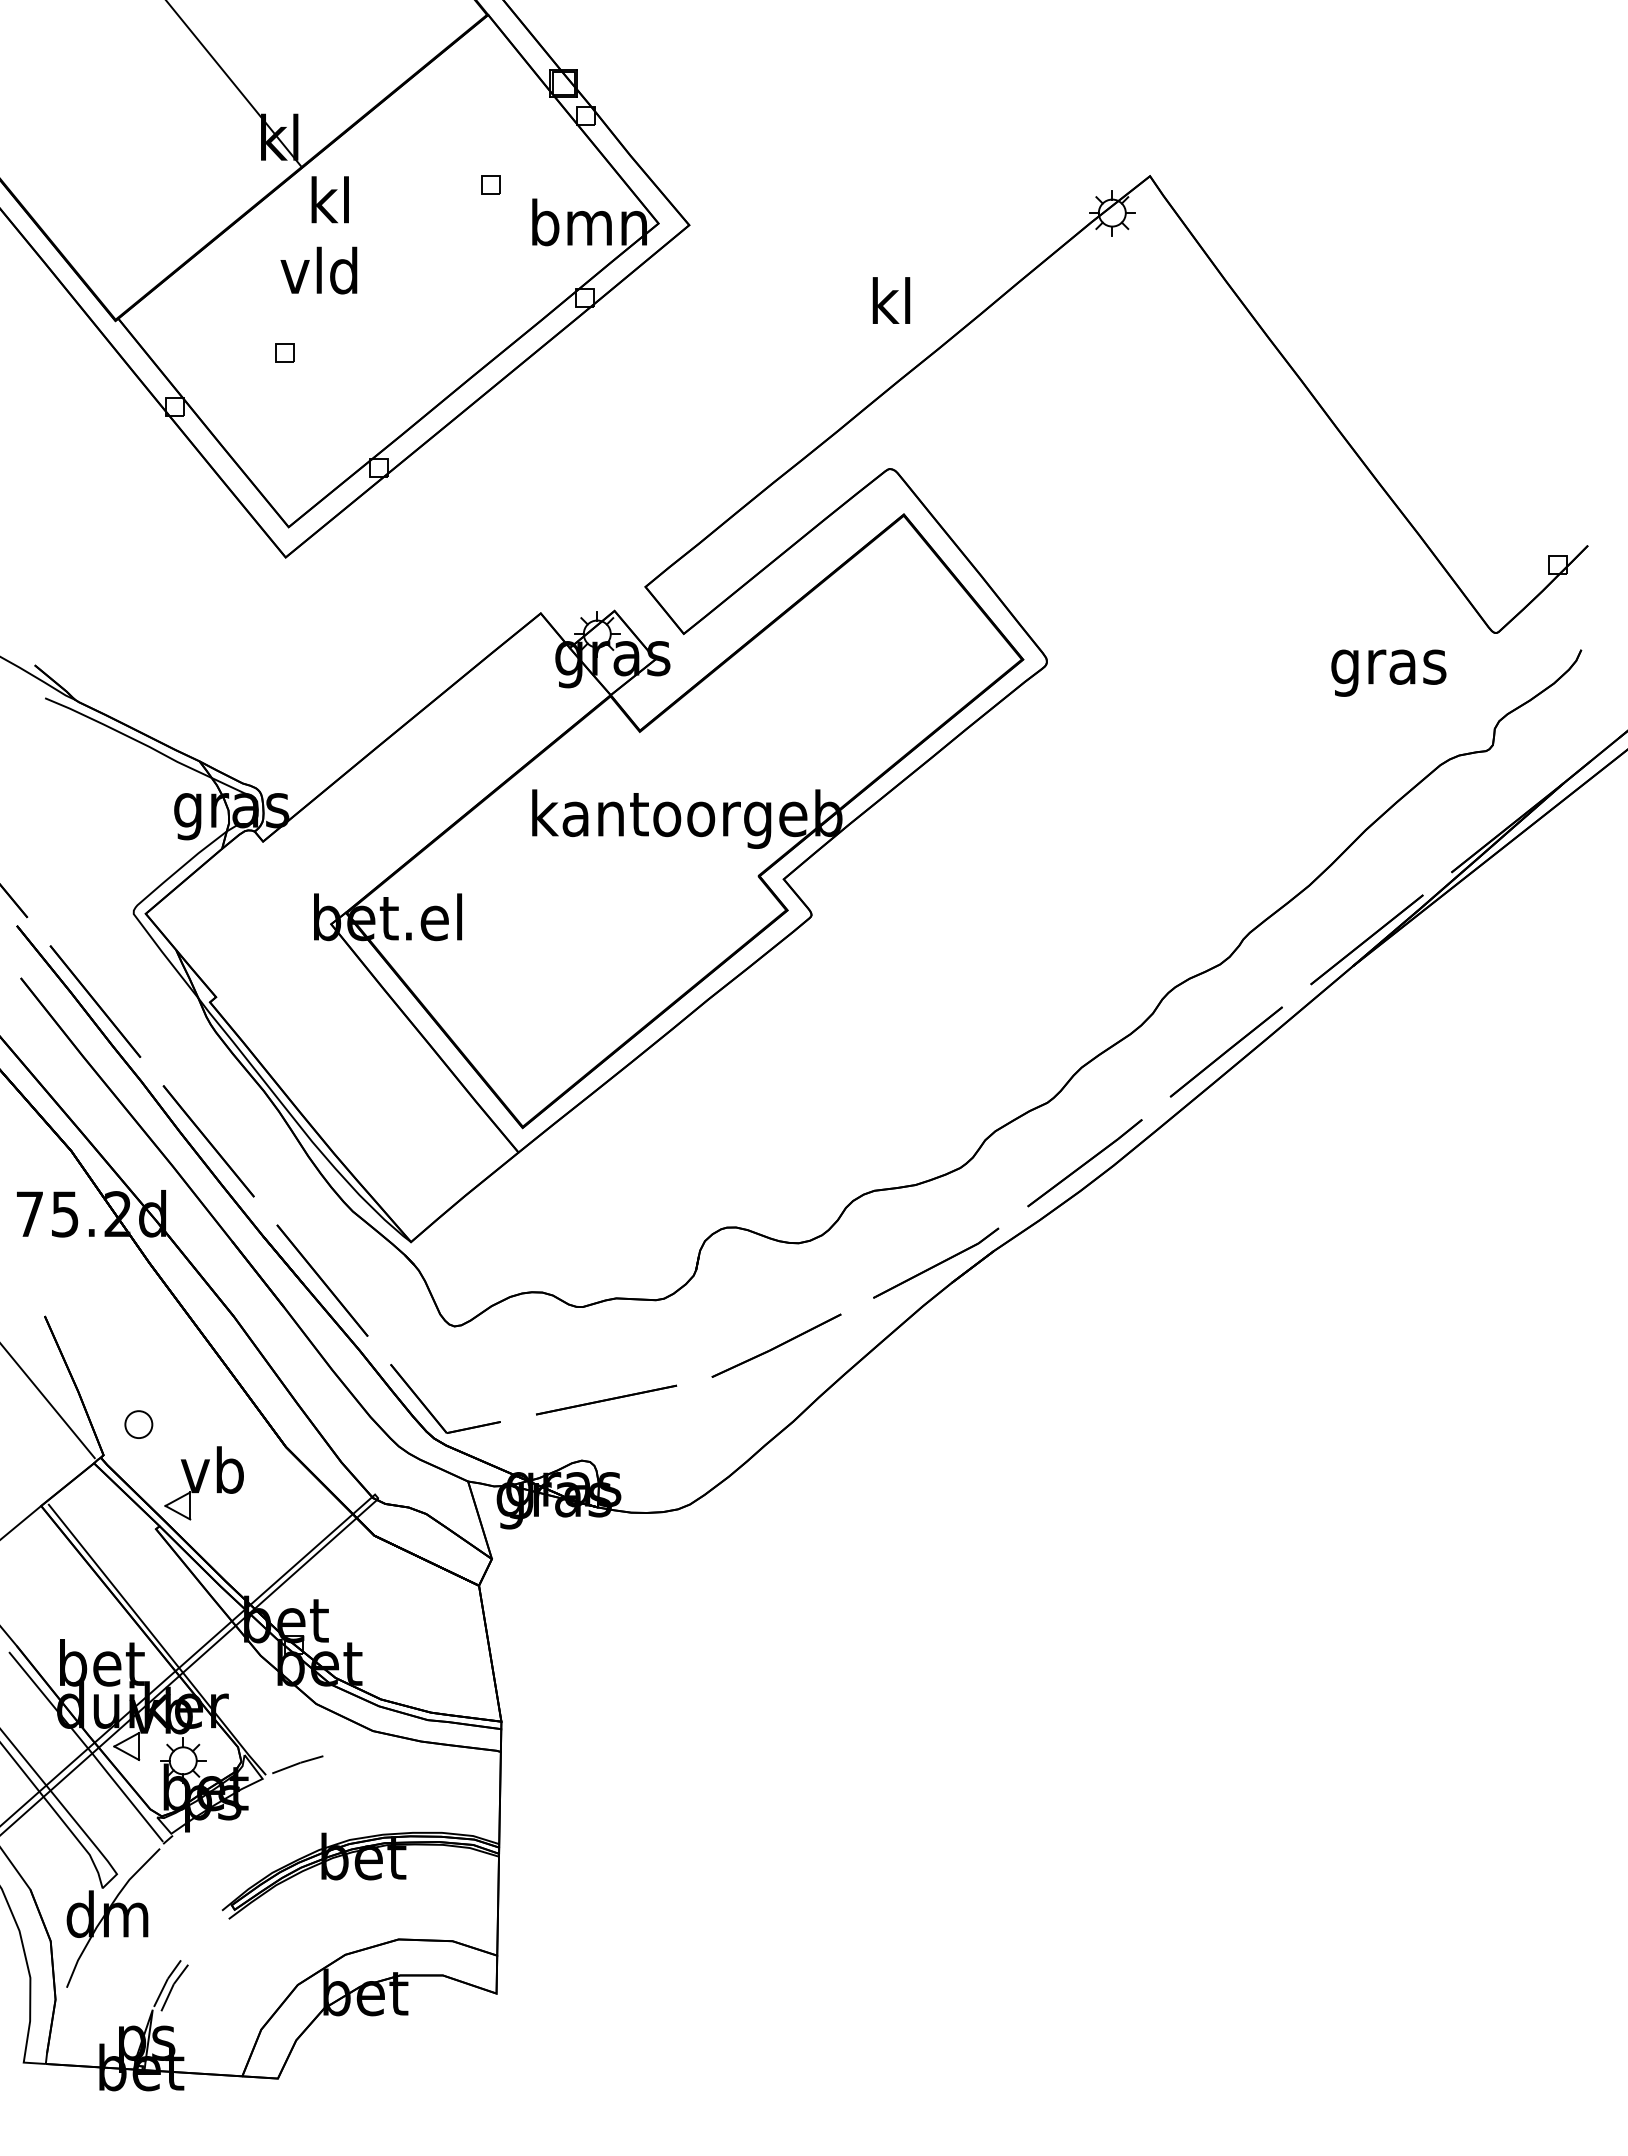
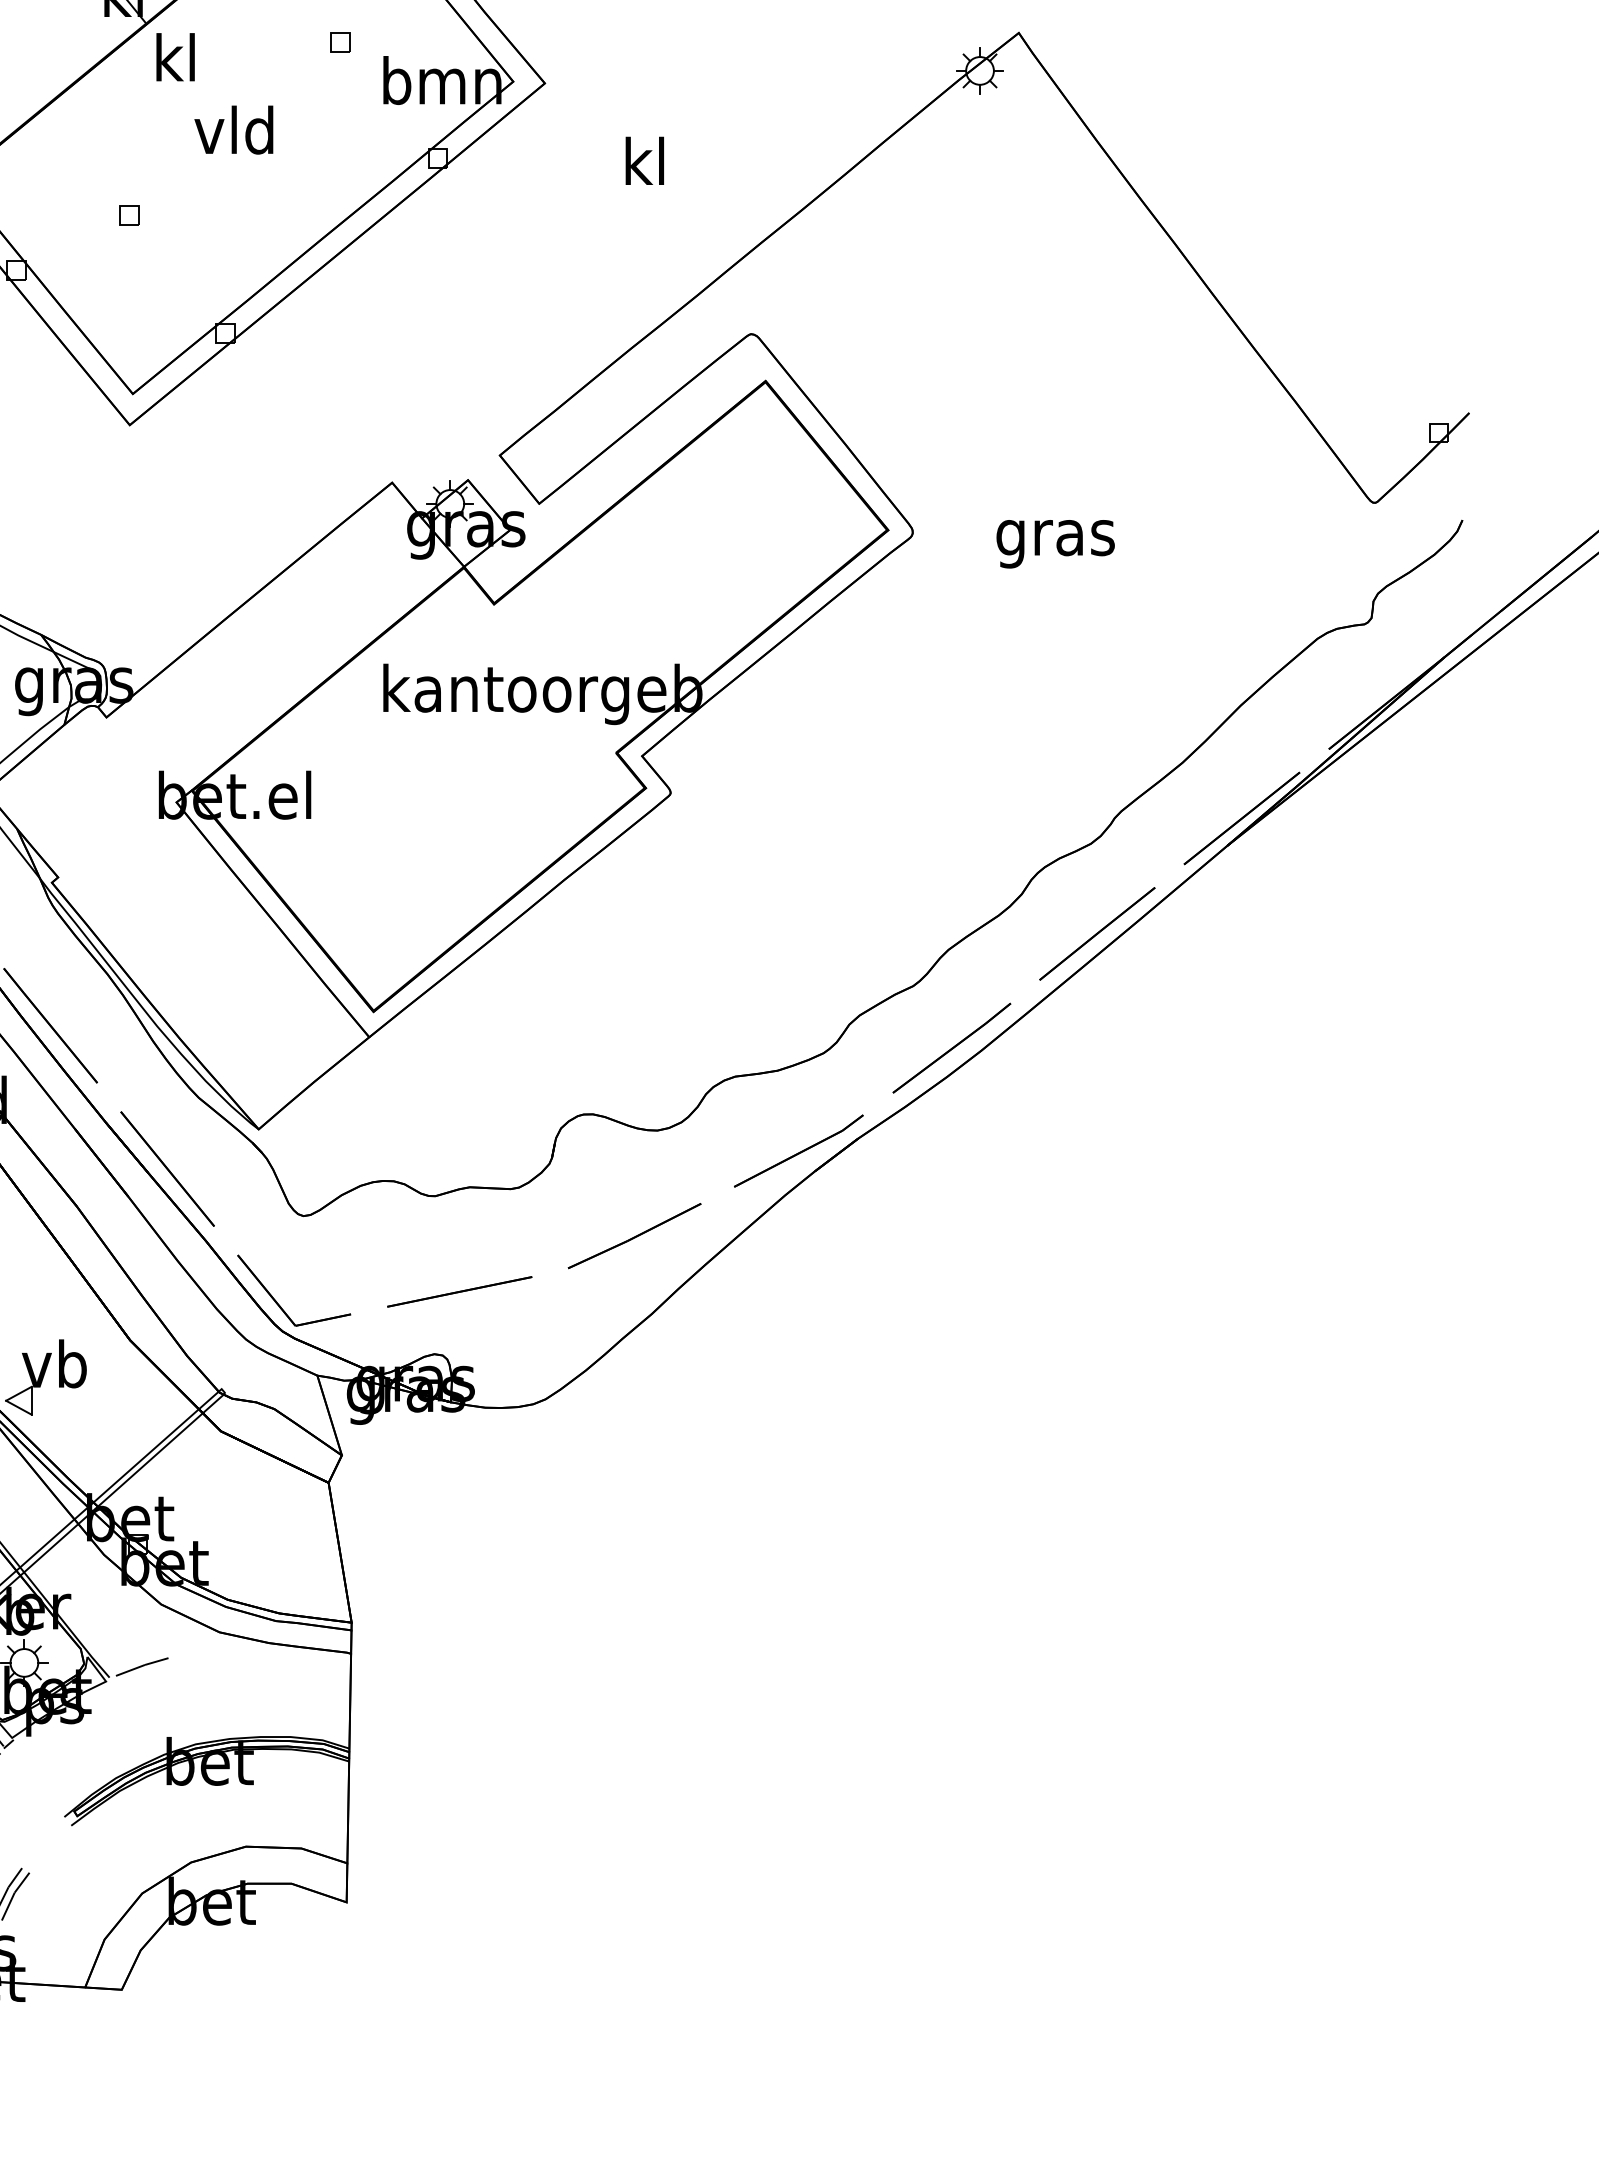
text: (318, 270) -> (233, 129), moved
text: (891, 300) -> (644, 160), moved
text: (1388, 672) -> (1055, 543), moved

